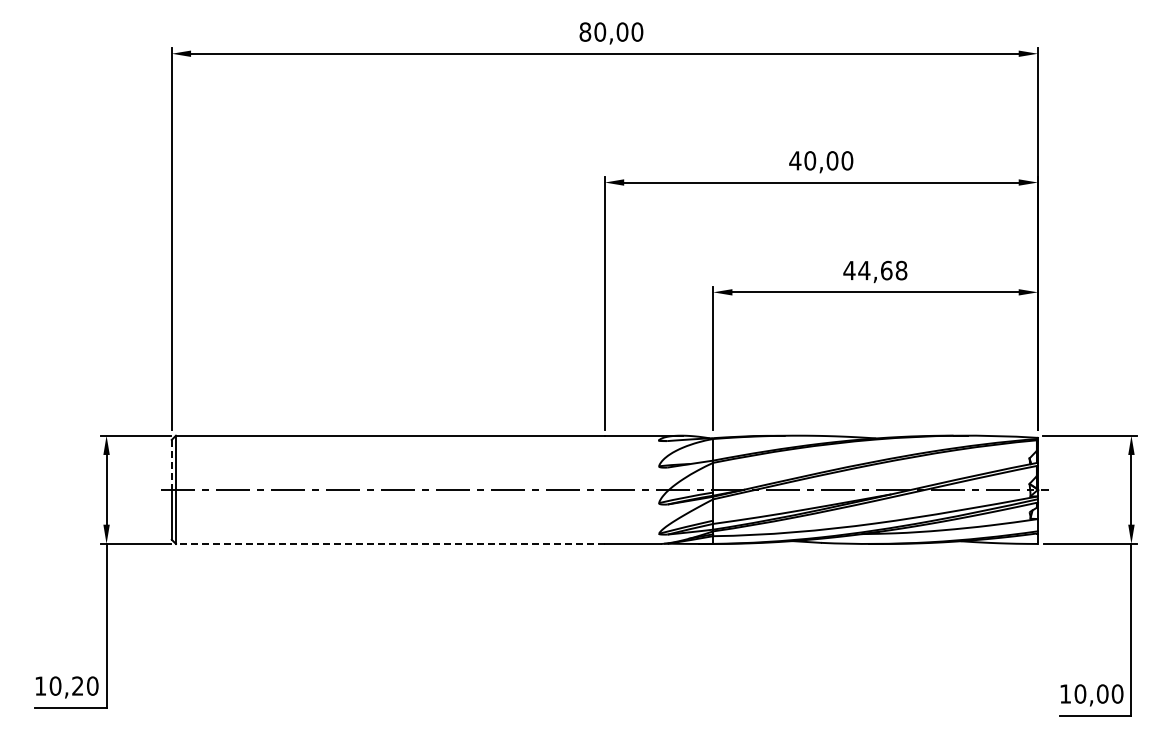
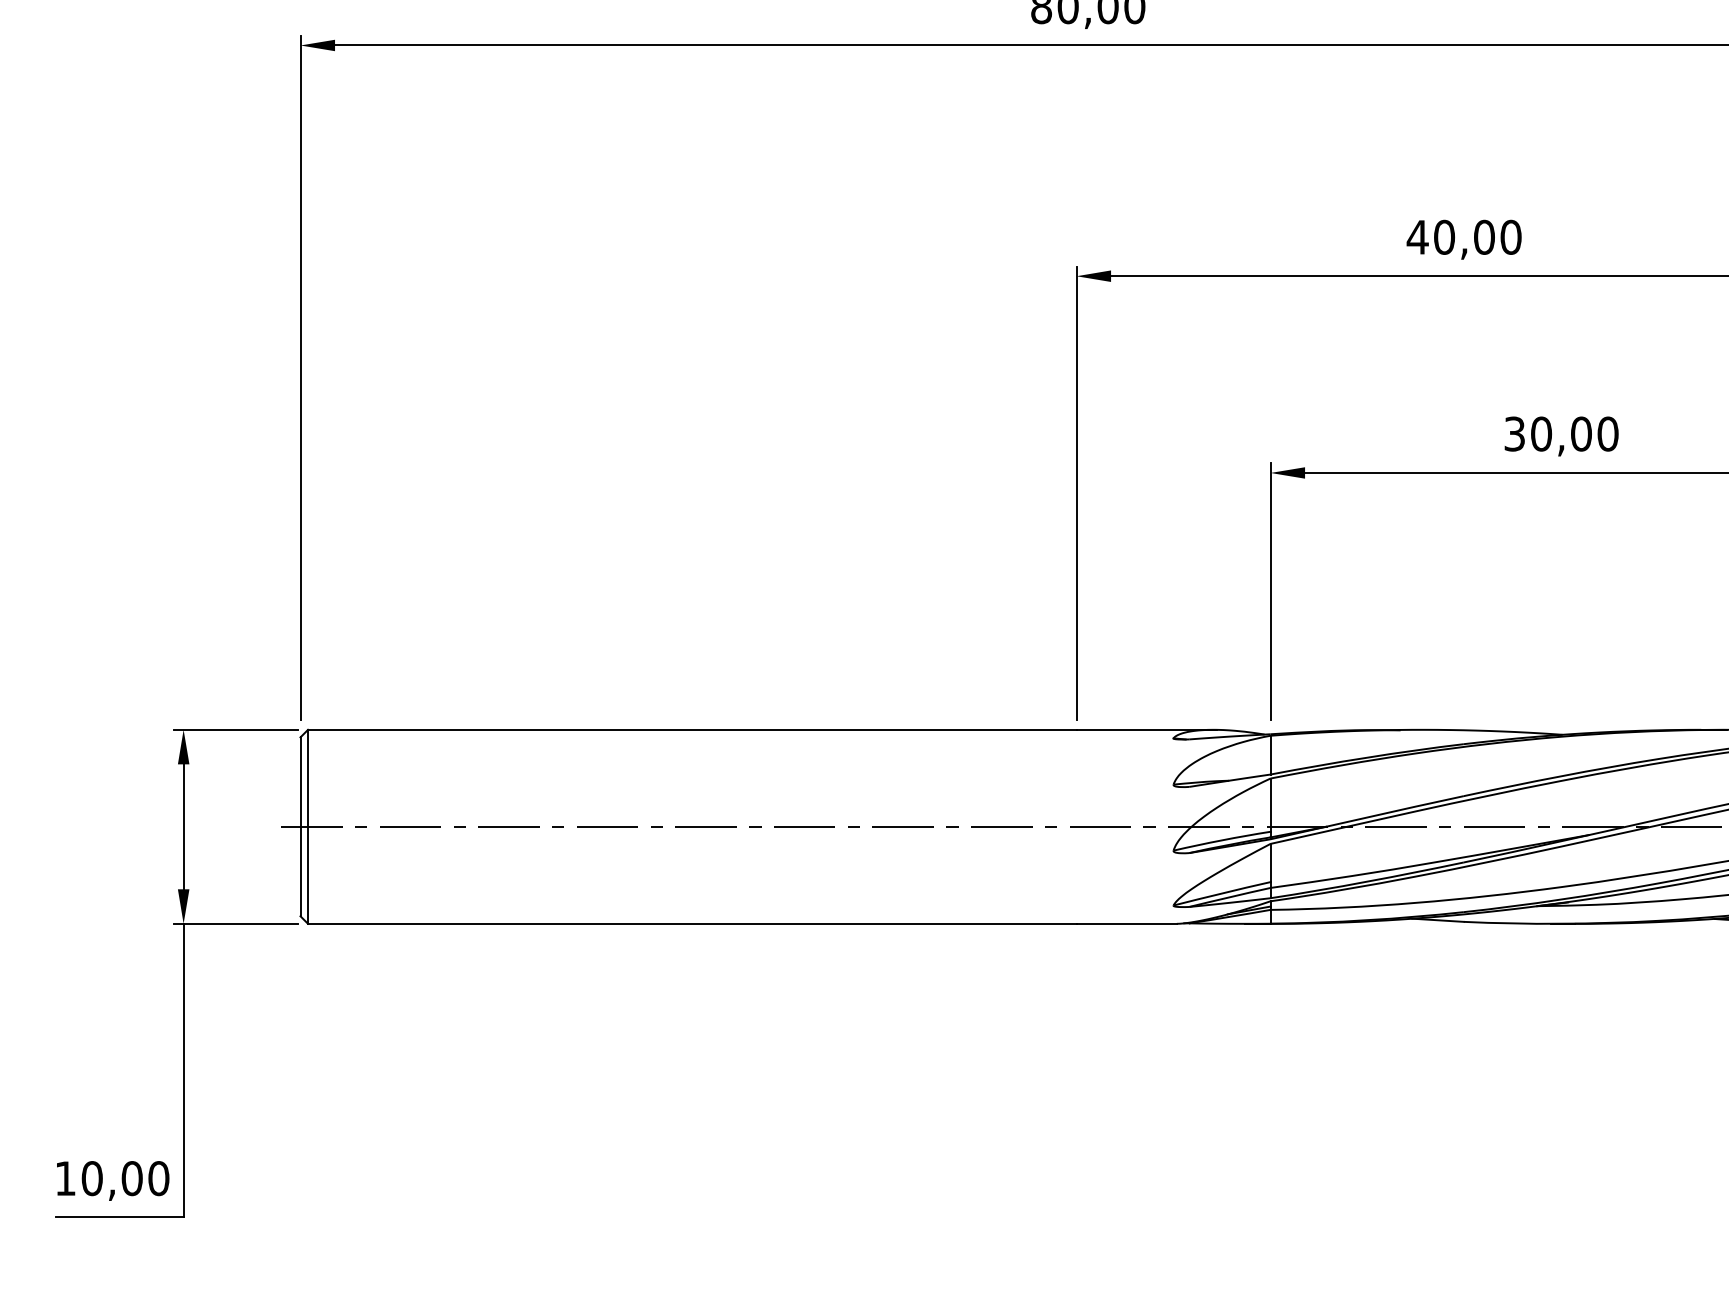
text: (875, 270) -> (1561, 433), 44,68 -> 30,00
line: (171, 464) -> (299, 781), dashed -> solid
line: (389, 543) -> (690, 923), dashed -> solid
text: (77, 685) -> (131, 1177), 10,20 -> 10,00

